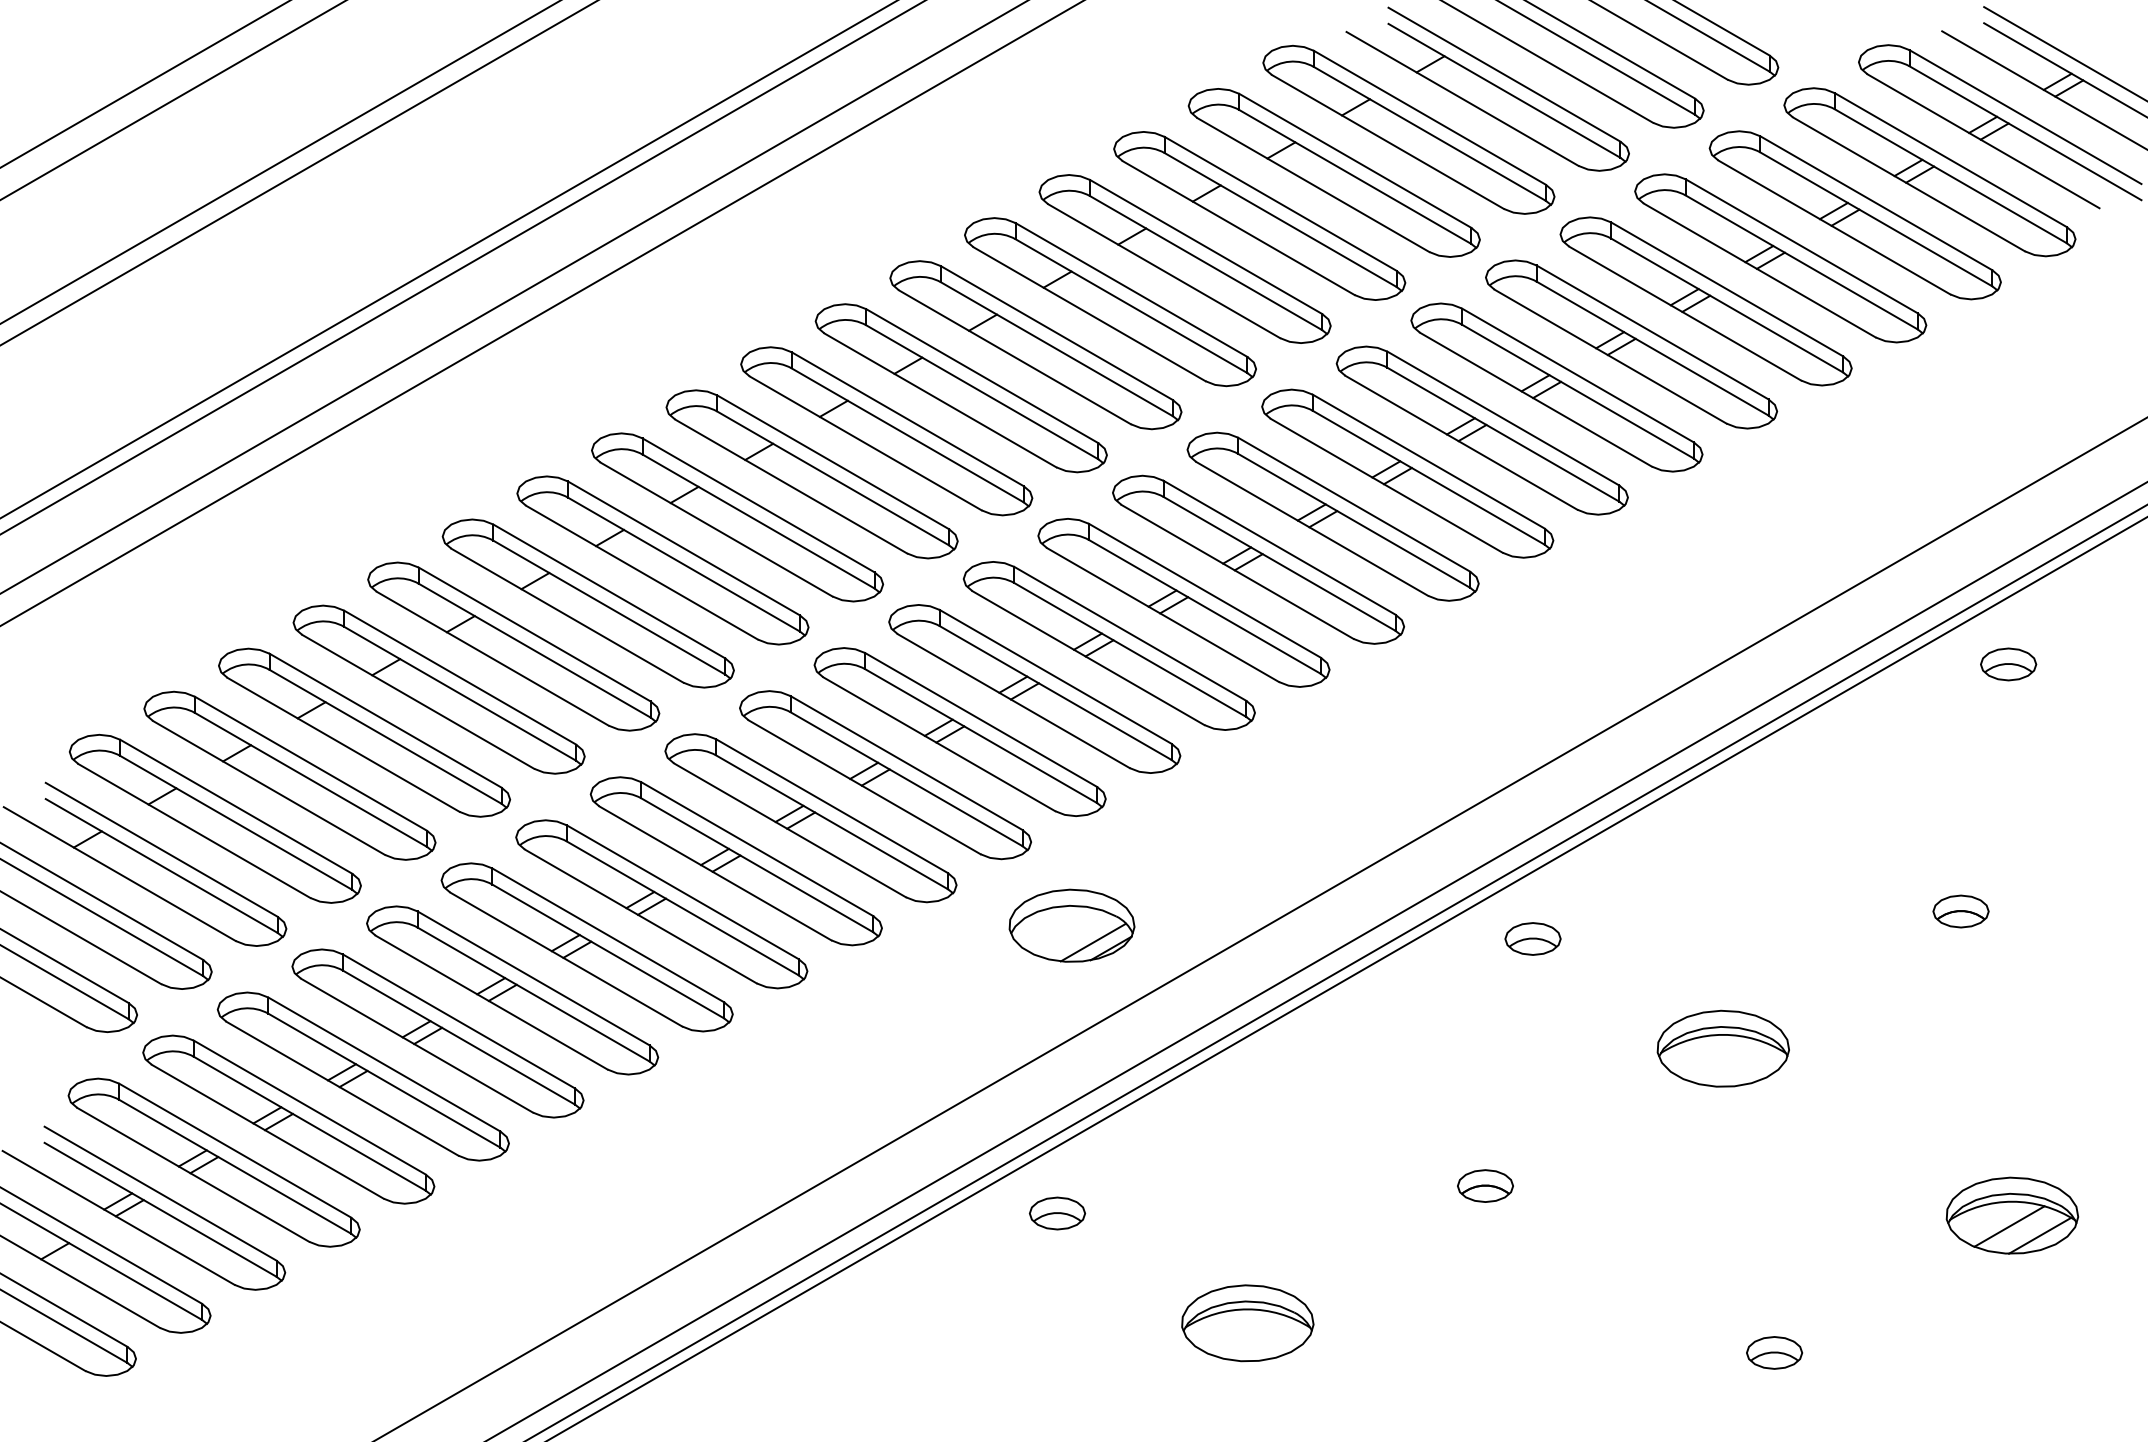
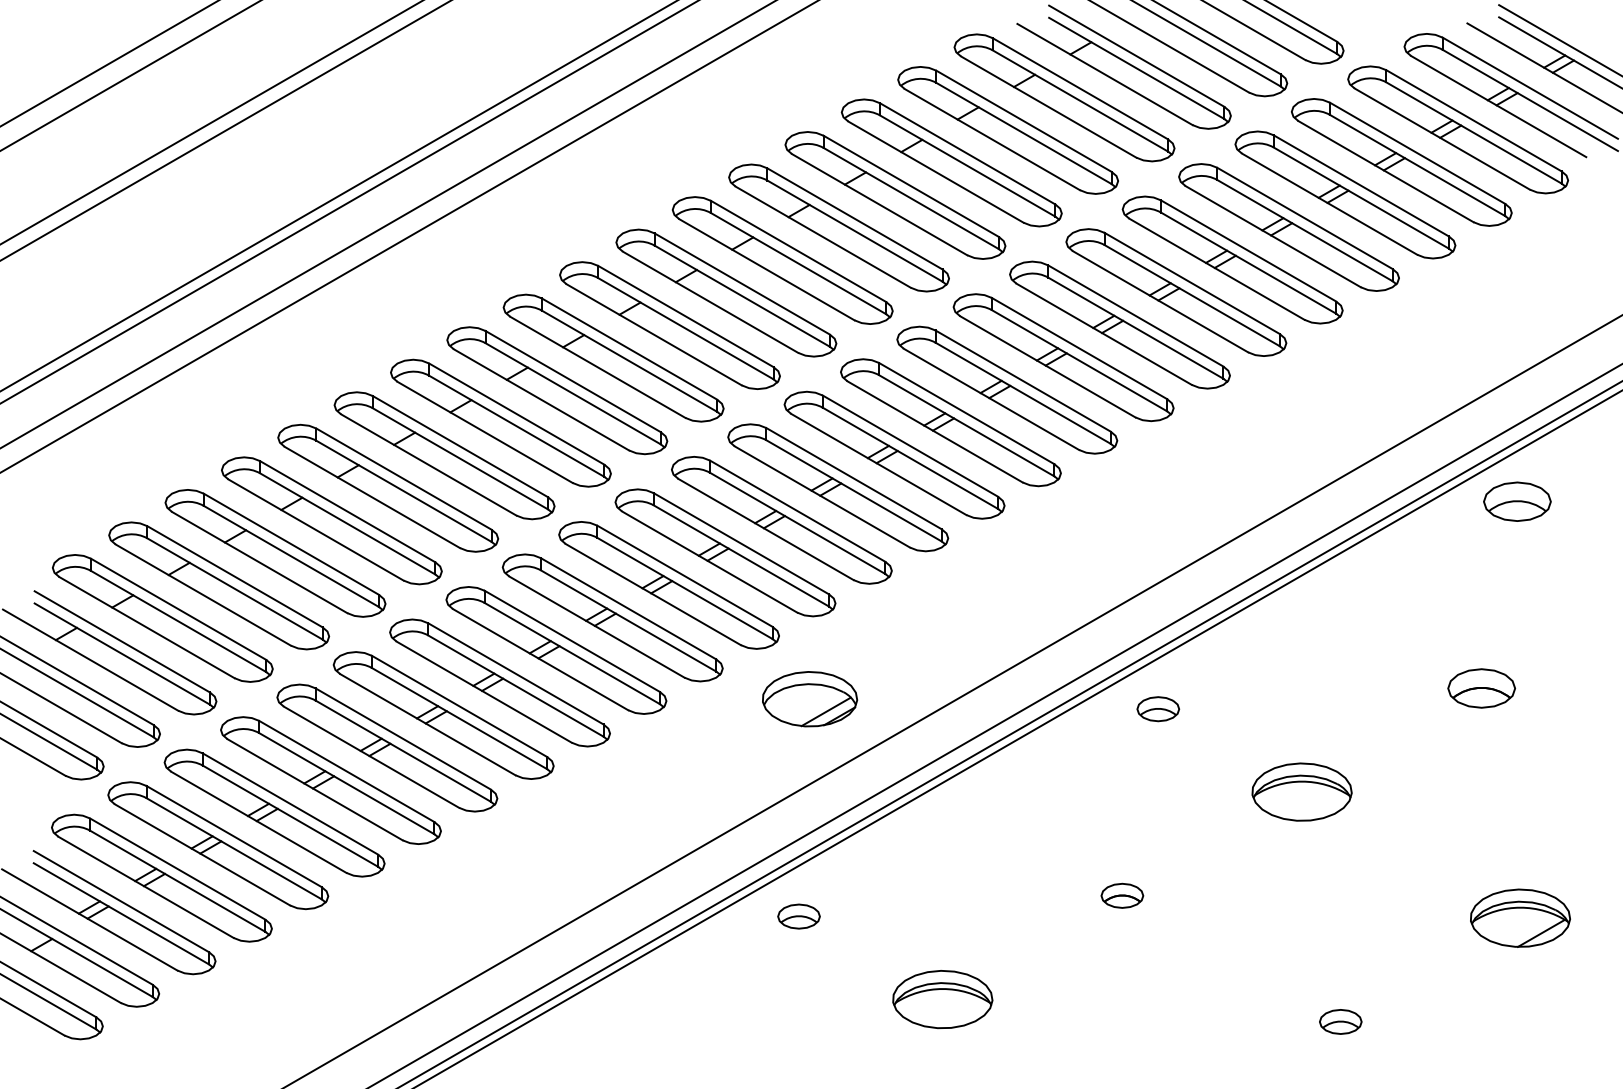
part: (2008, 664) -> (1517, 501), size x1.6
part: (1960, 911) -> (1481, 688), size x1.6
line: (2009, 1226) -> (1518, 926), removed

